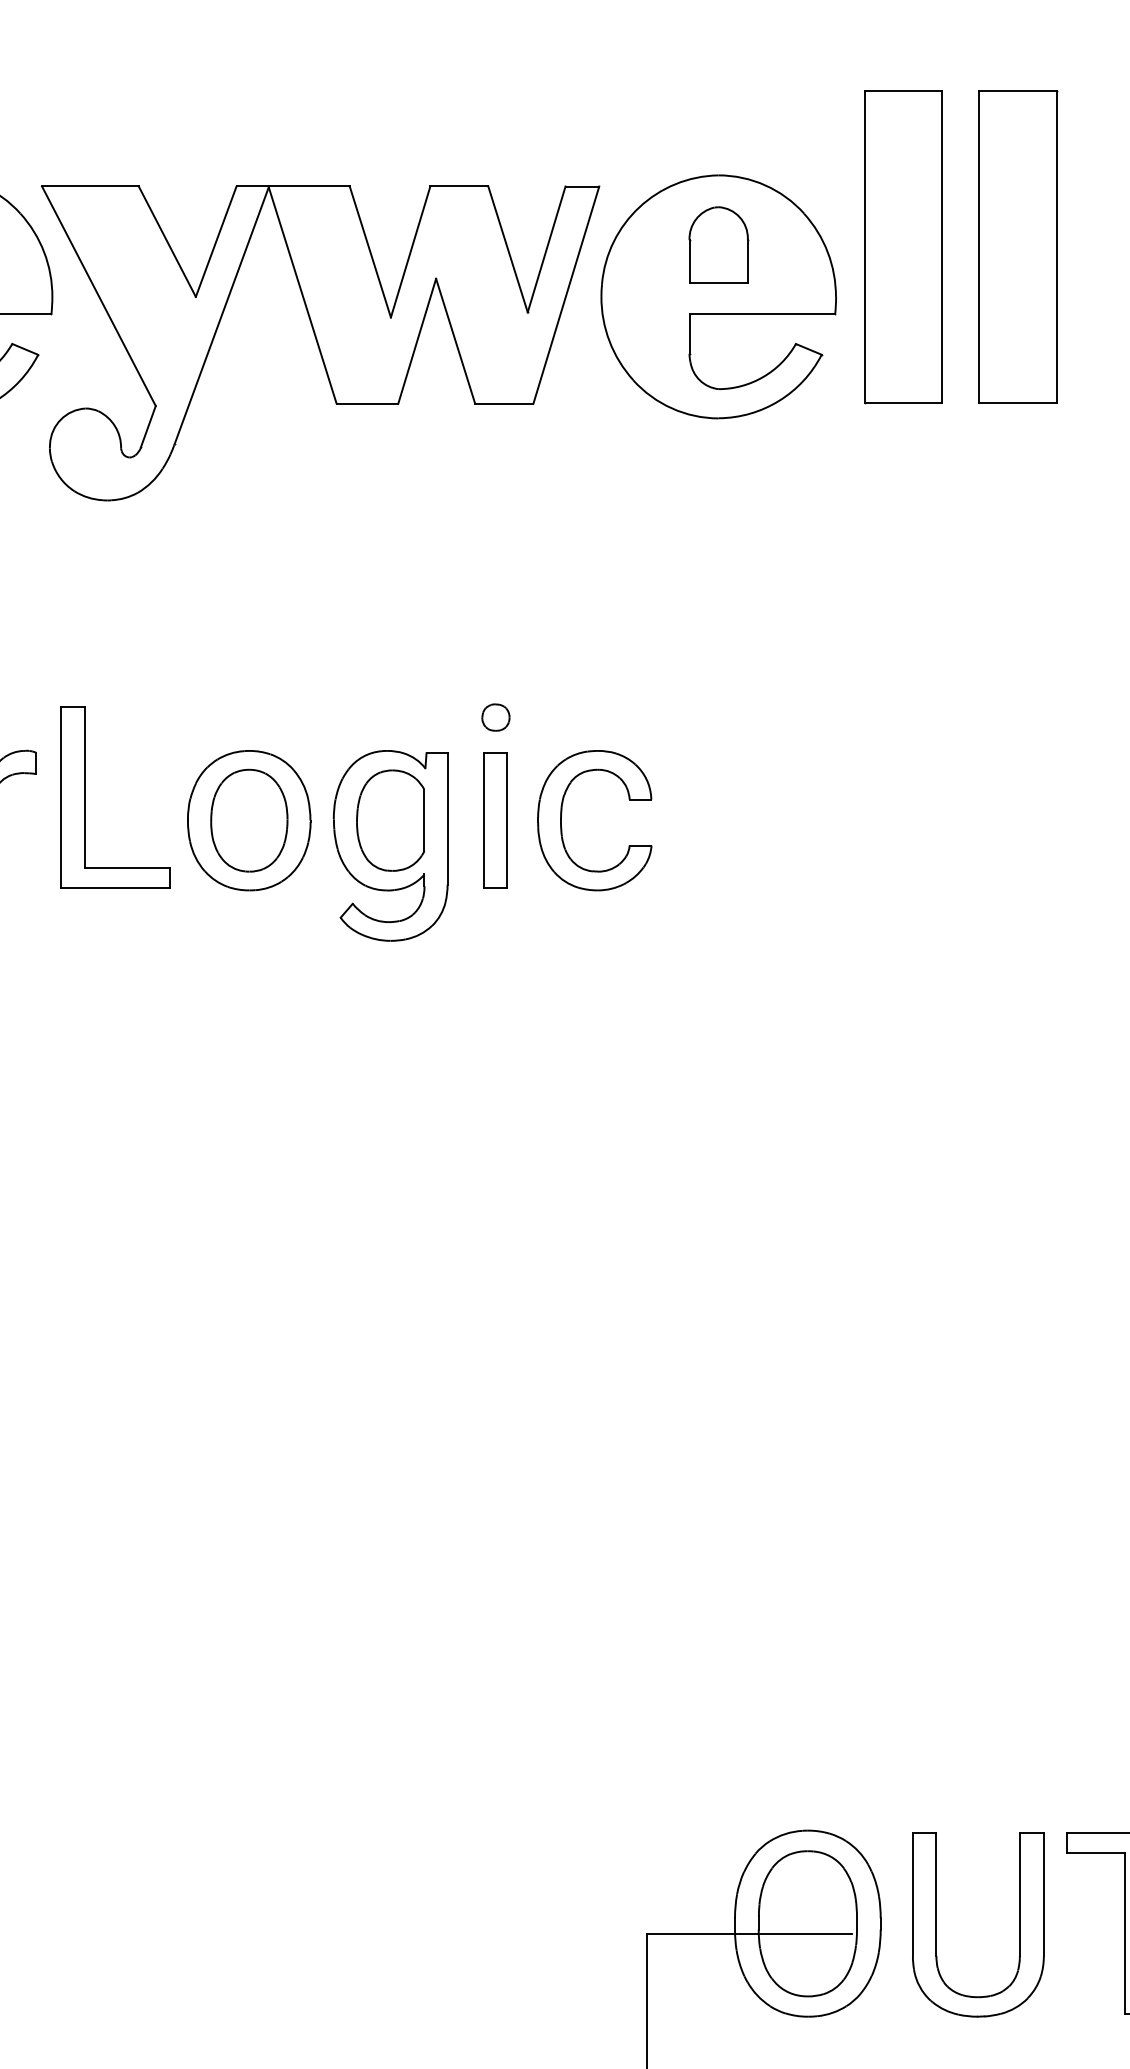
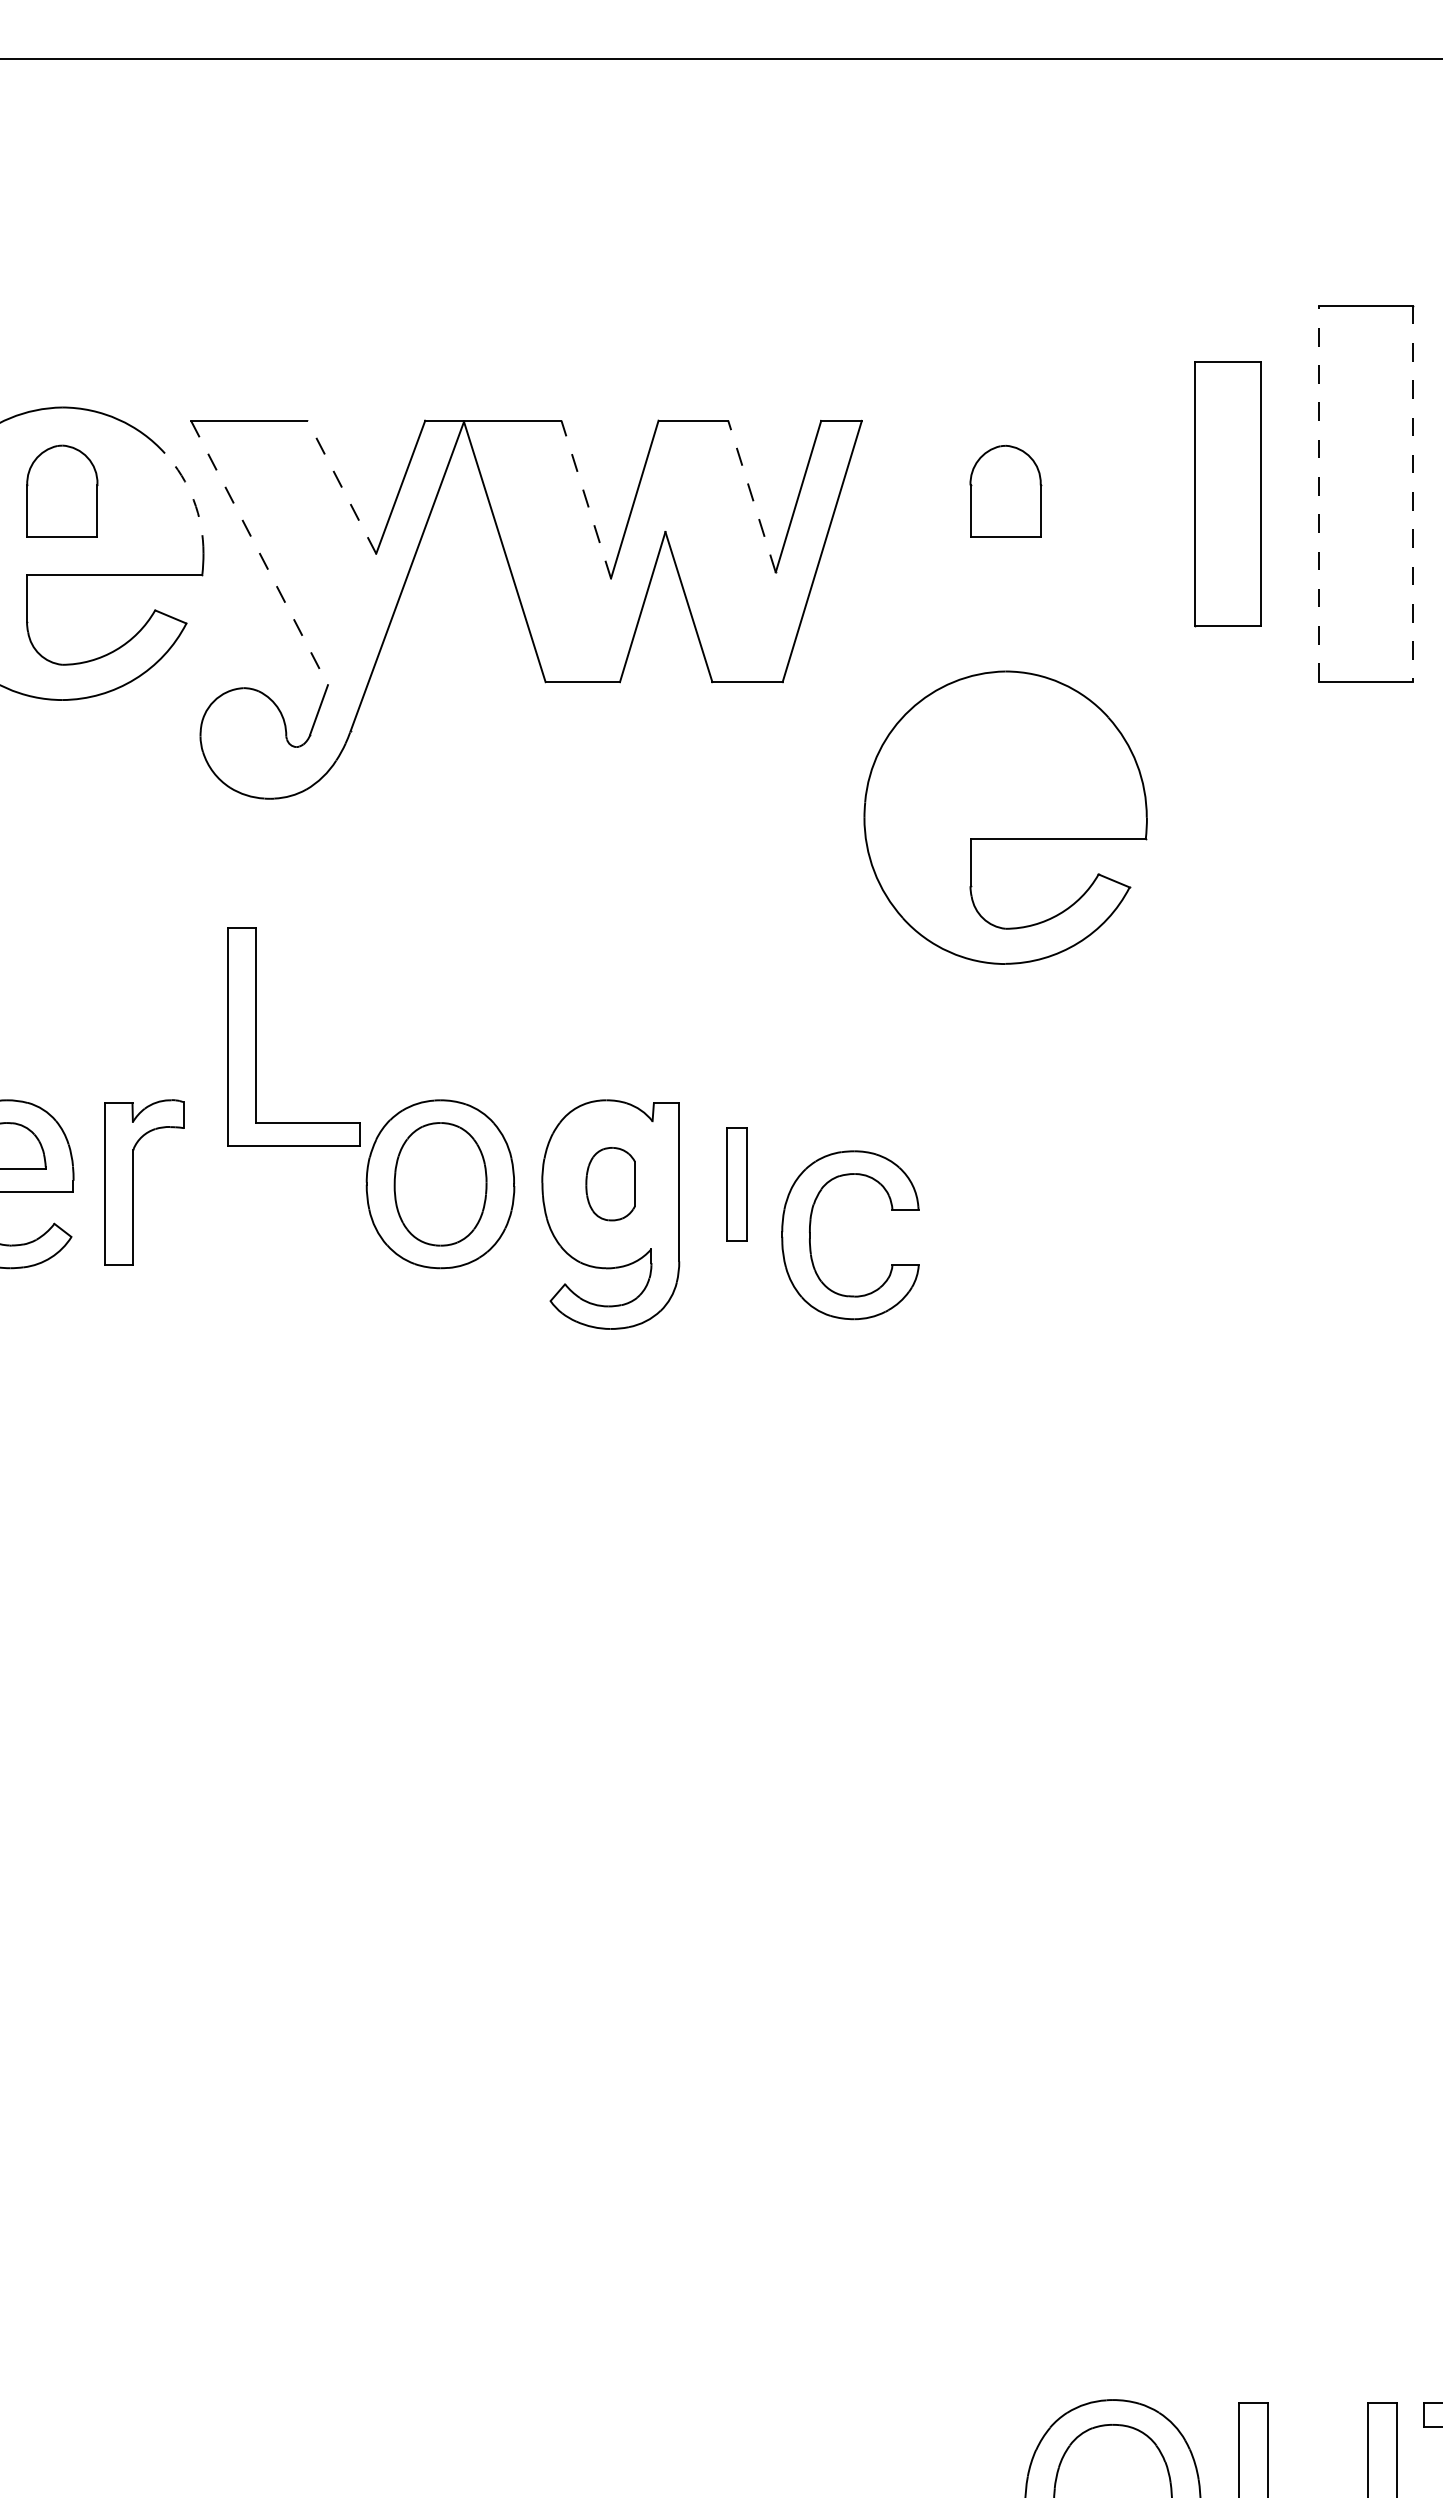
line: (167, 241) -> (341, 487), solid -> dashed
line: (978, 246) -> (1318, 493), solid -> dashed
part: (903, 247) -> (1227, 494), size x0.7
line: (1056, 247) -> (1412, 494), solid -> dashed
line: (507, 249) -> (751, 496), solid -> dashed
line: (370, 251) -> (586, 499), solid -> dashed
arc: (44, 252) -> (193, 500), solid -> dashed
line: (98, 295) -> (259, 552), solid -> dashed
part: (718, 296) -> (1005, 817), moved
part: (495, 717) -> (737, 1059), removed
part: (84, 796) -> (256, 1036), moved
part: (390, 820) -> (610, 1183), size x0.6
part: (495, 820) -> (736, 1183), size x0.7
part: (561, 820) -> (810, 1235), moved

